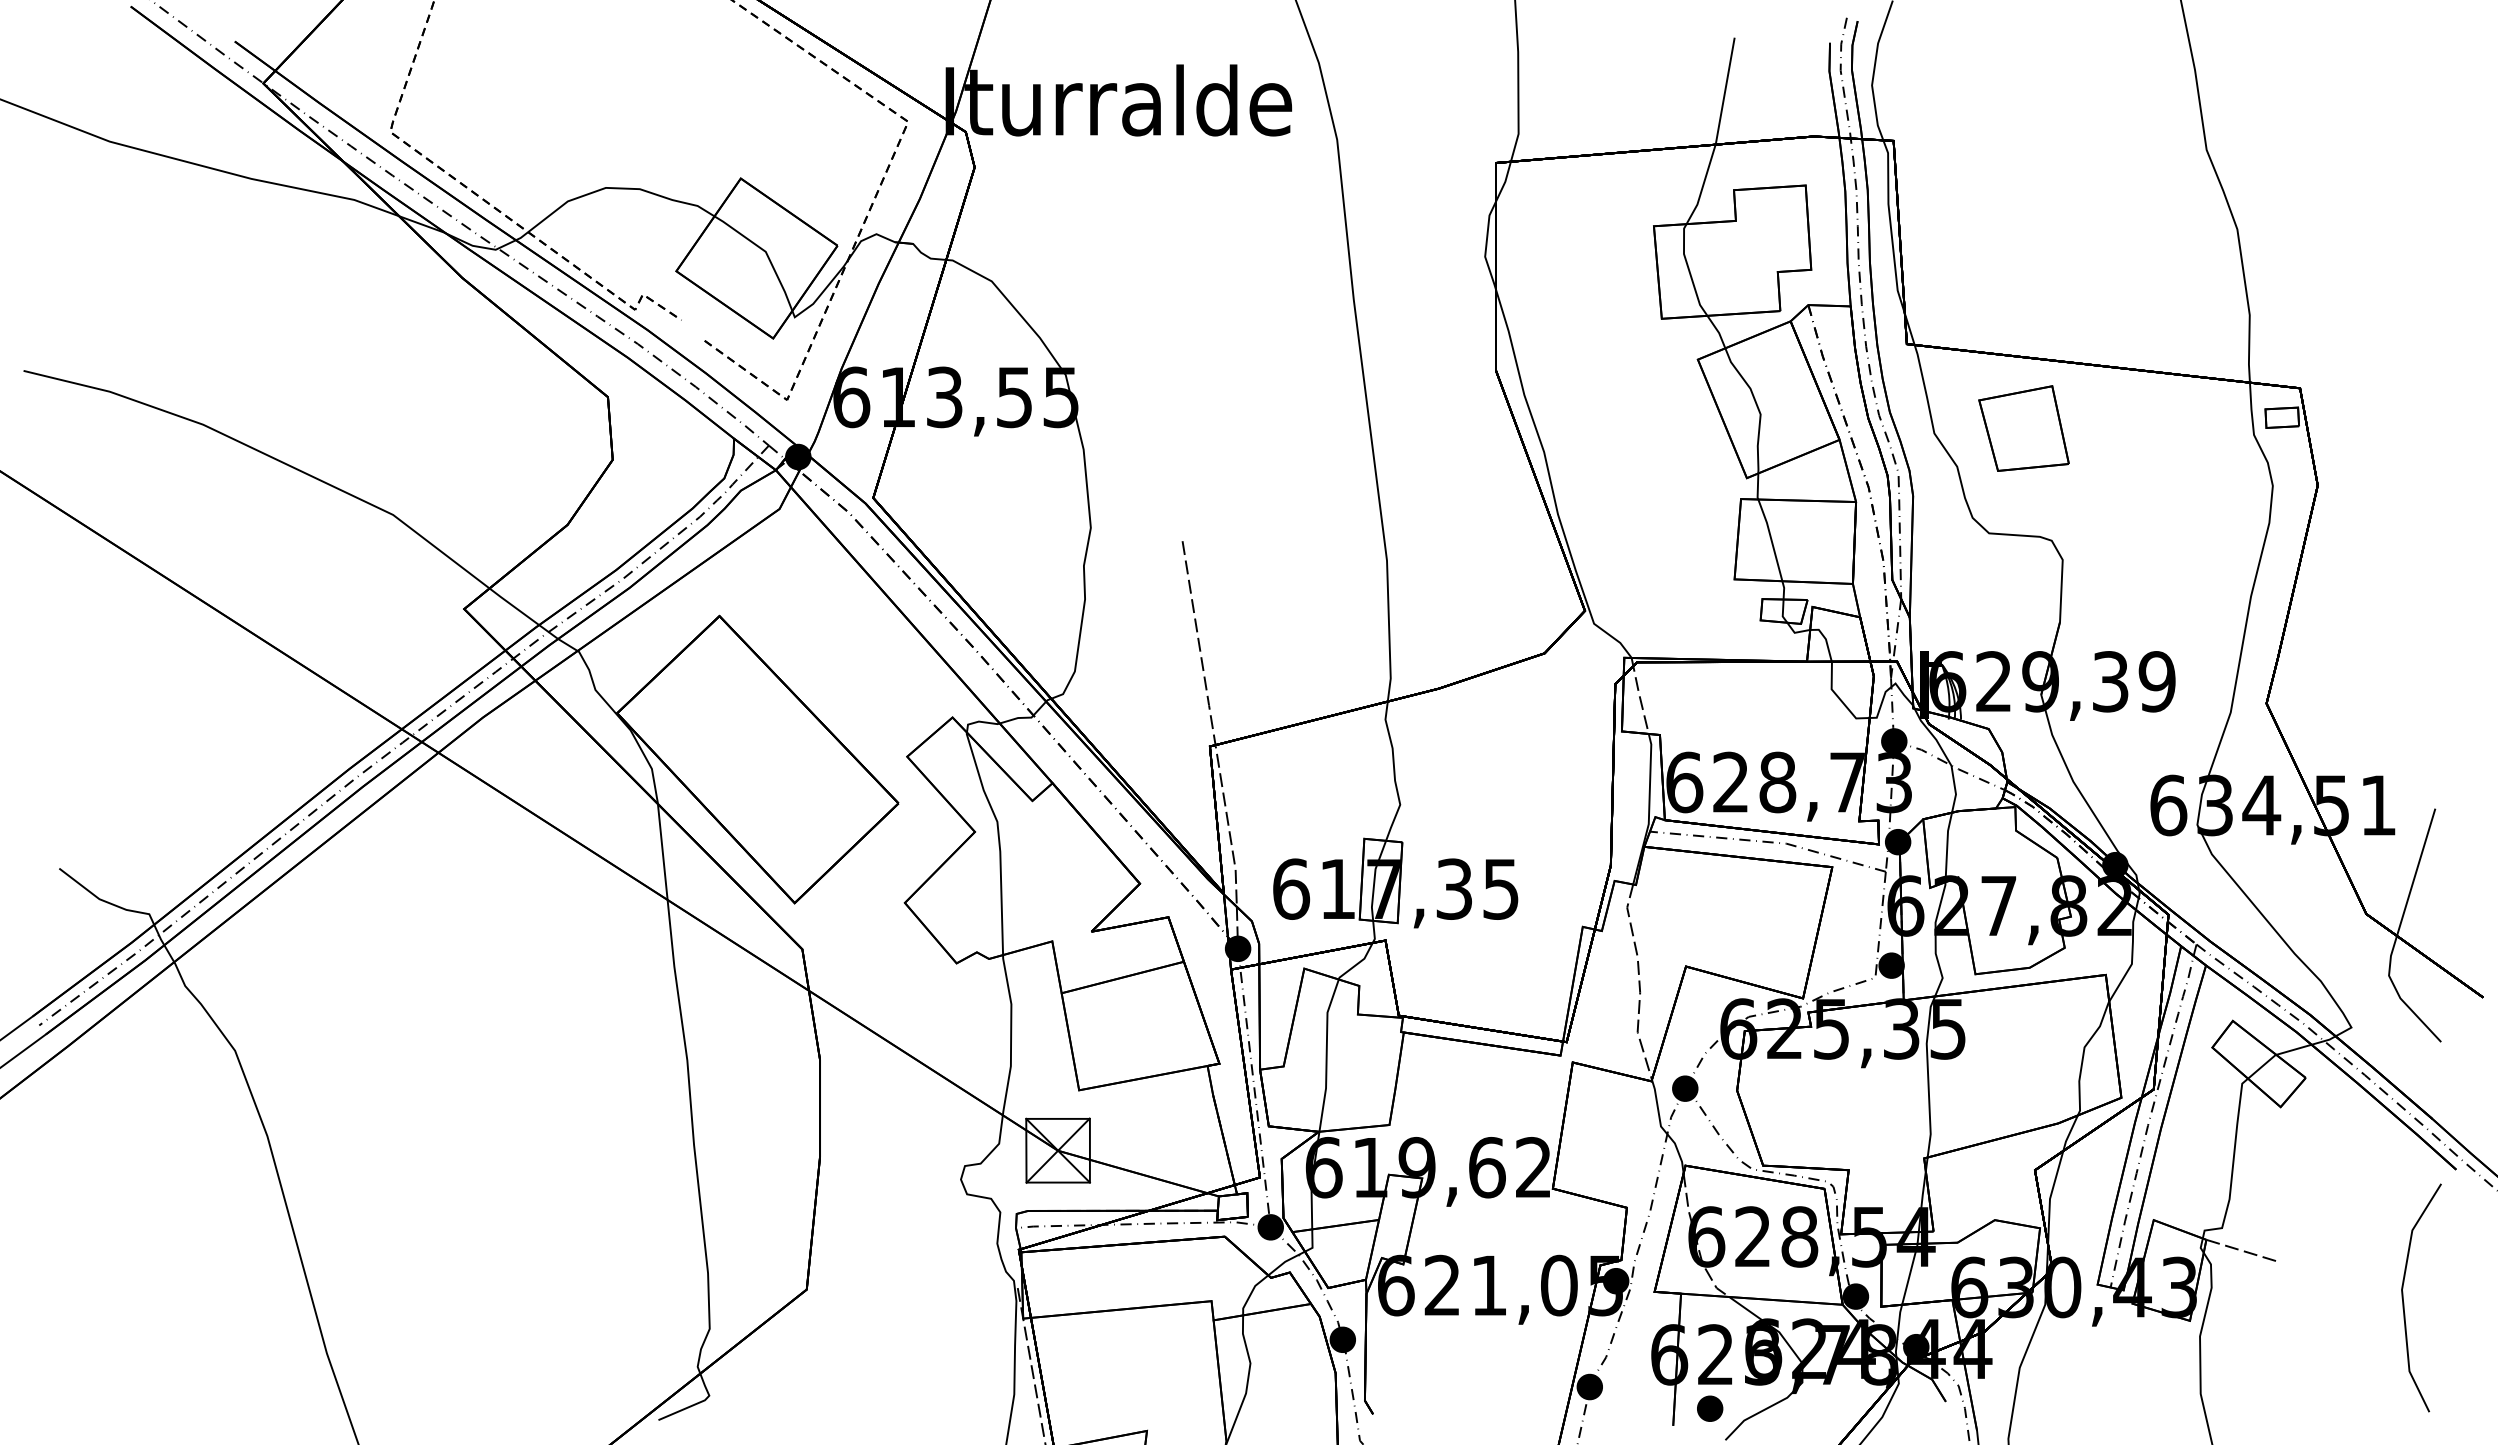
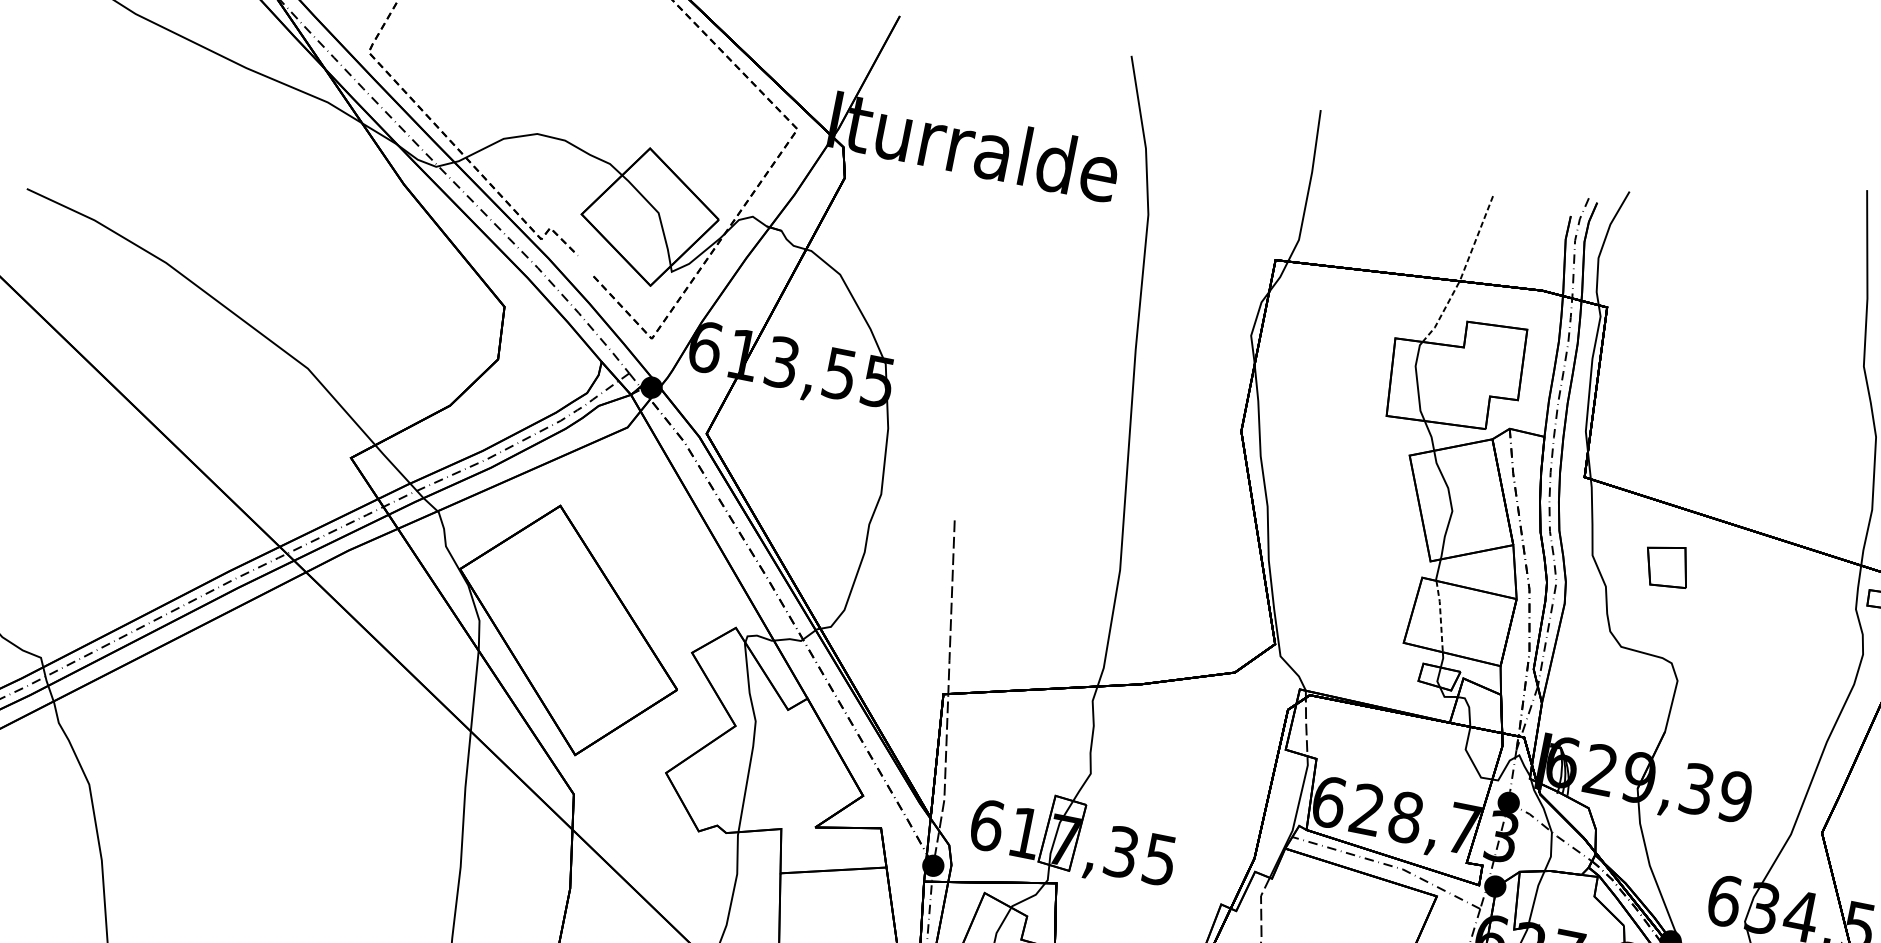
line: (1717, 134) -> (1462, 273), solid -> dashed
part: (2023, 428) -> (1666, 566), size x0.6
line: (1771, 540) -> (1440, 616), solid -> dashed

